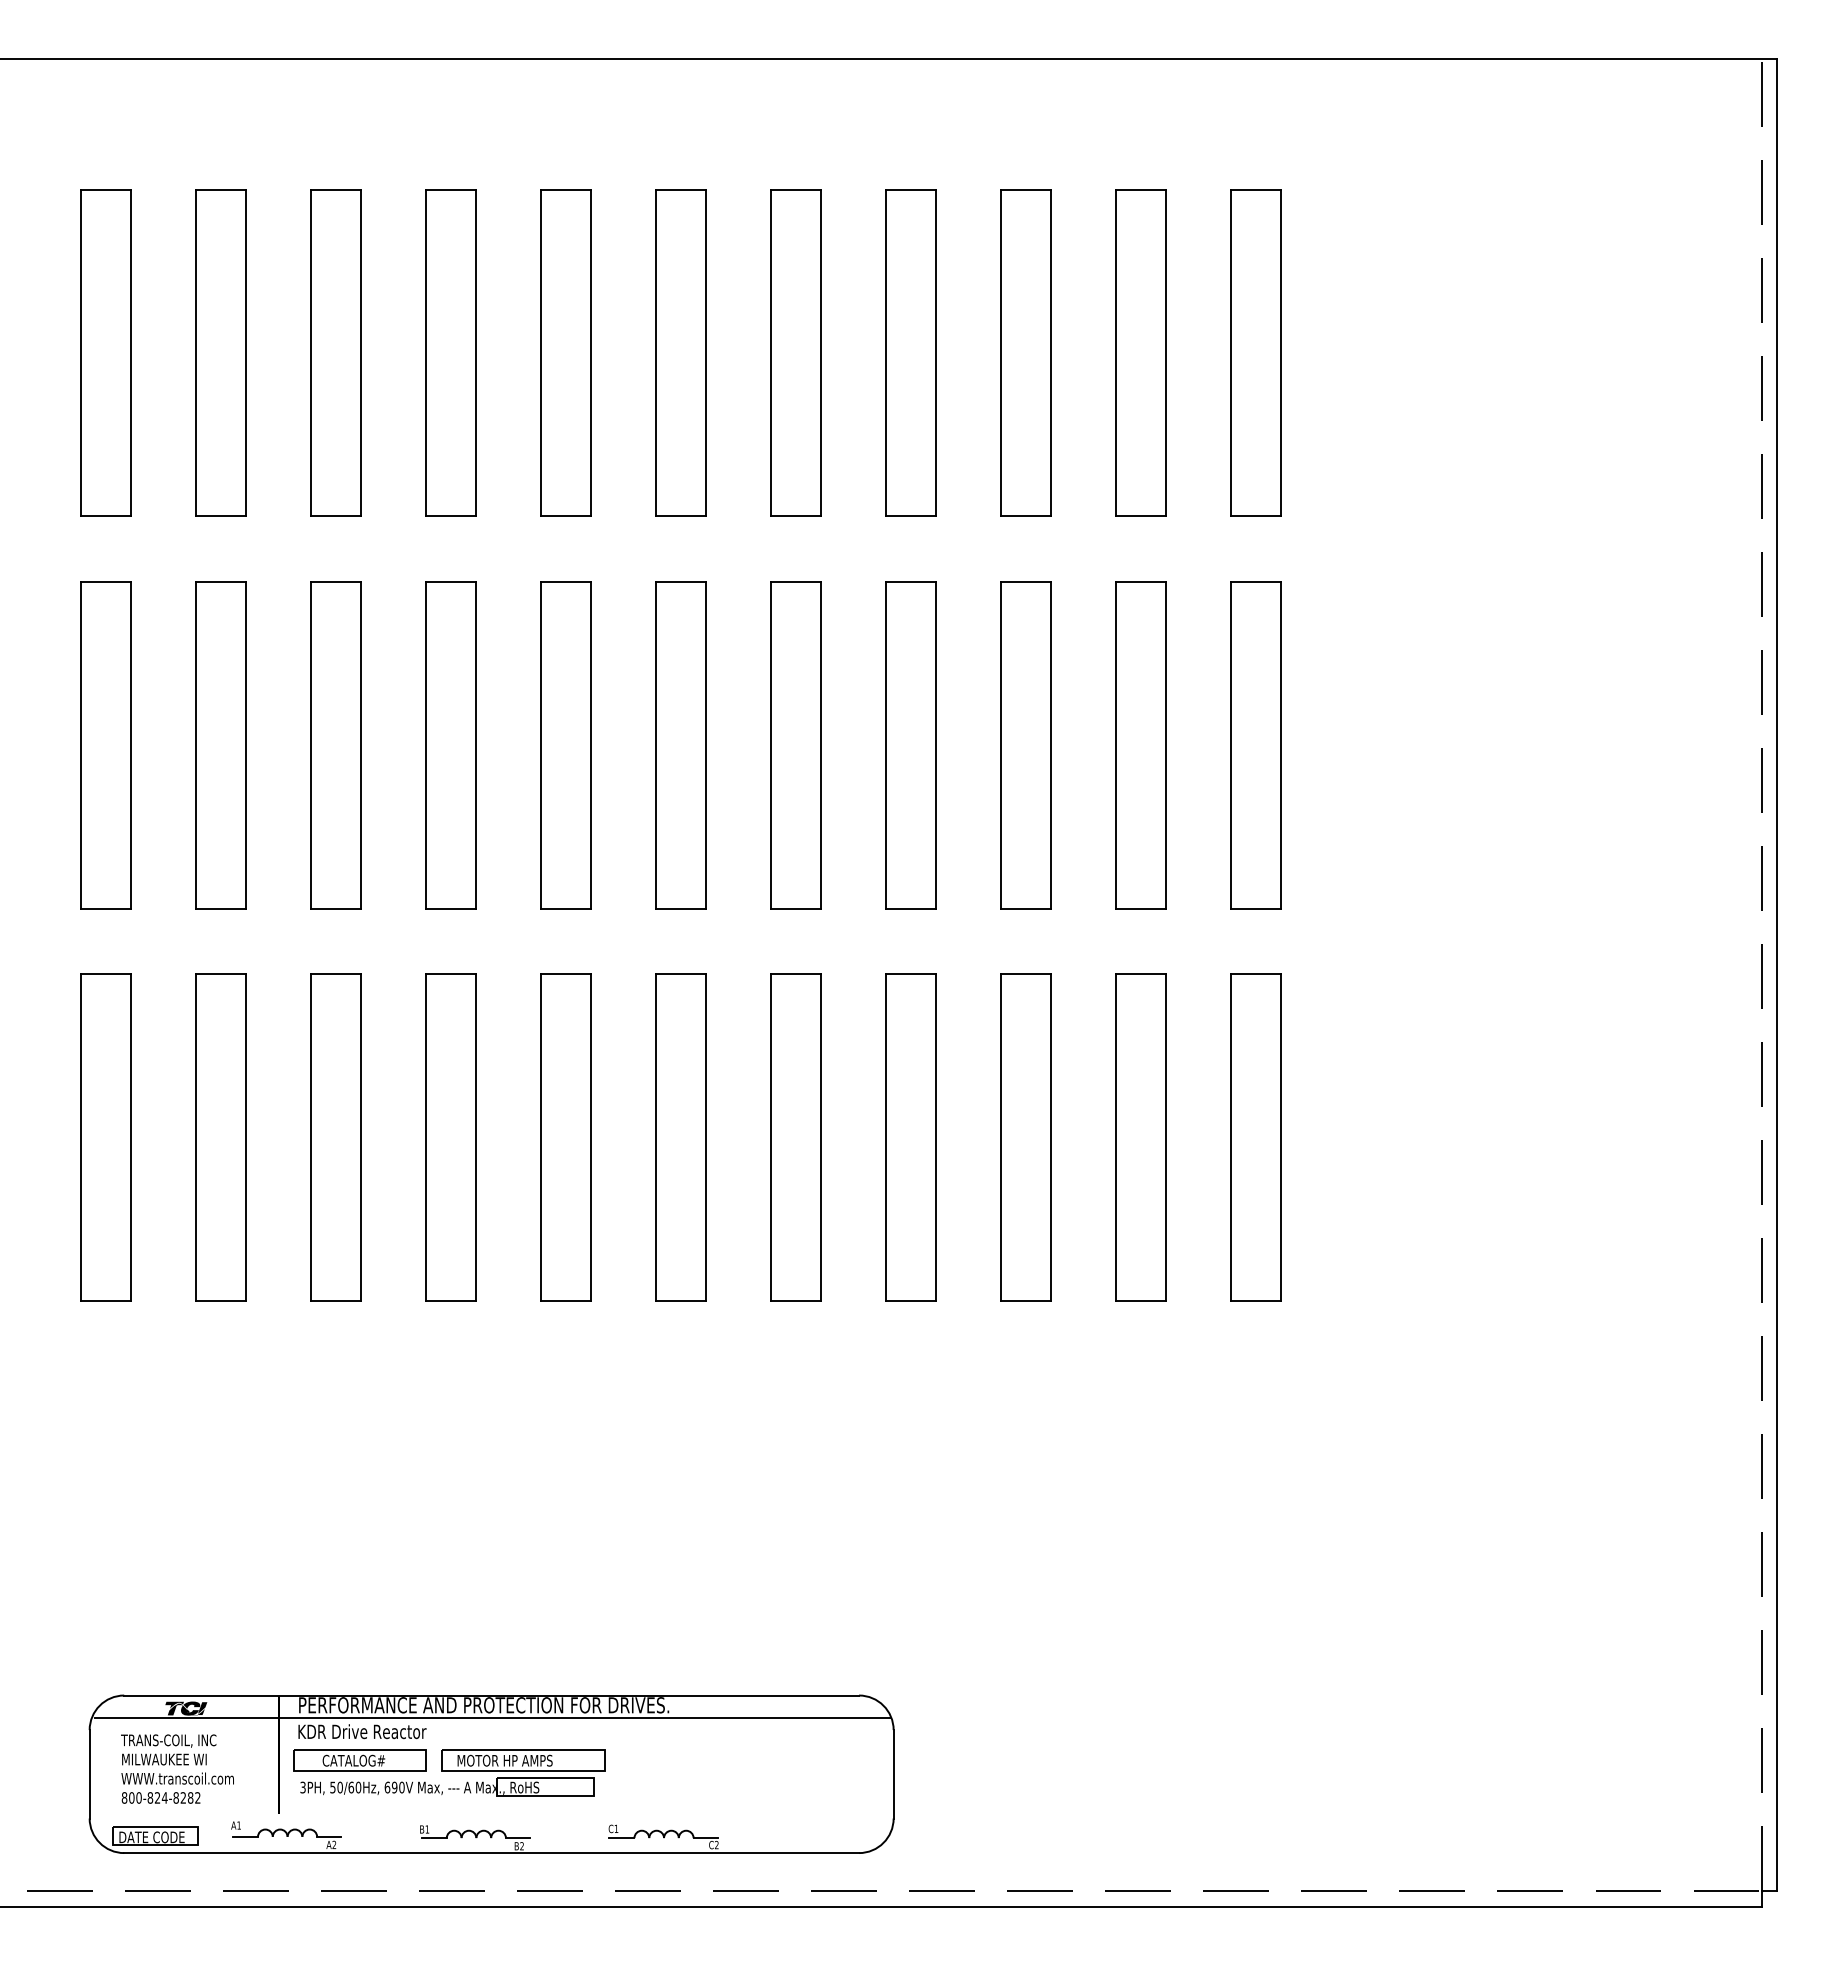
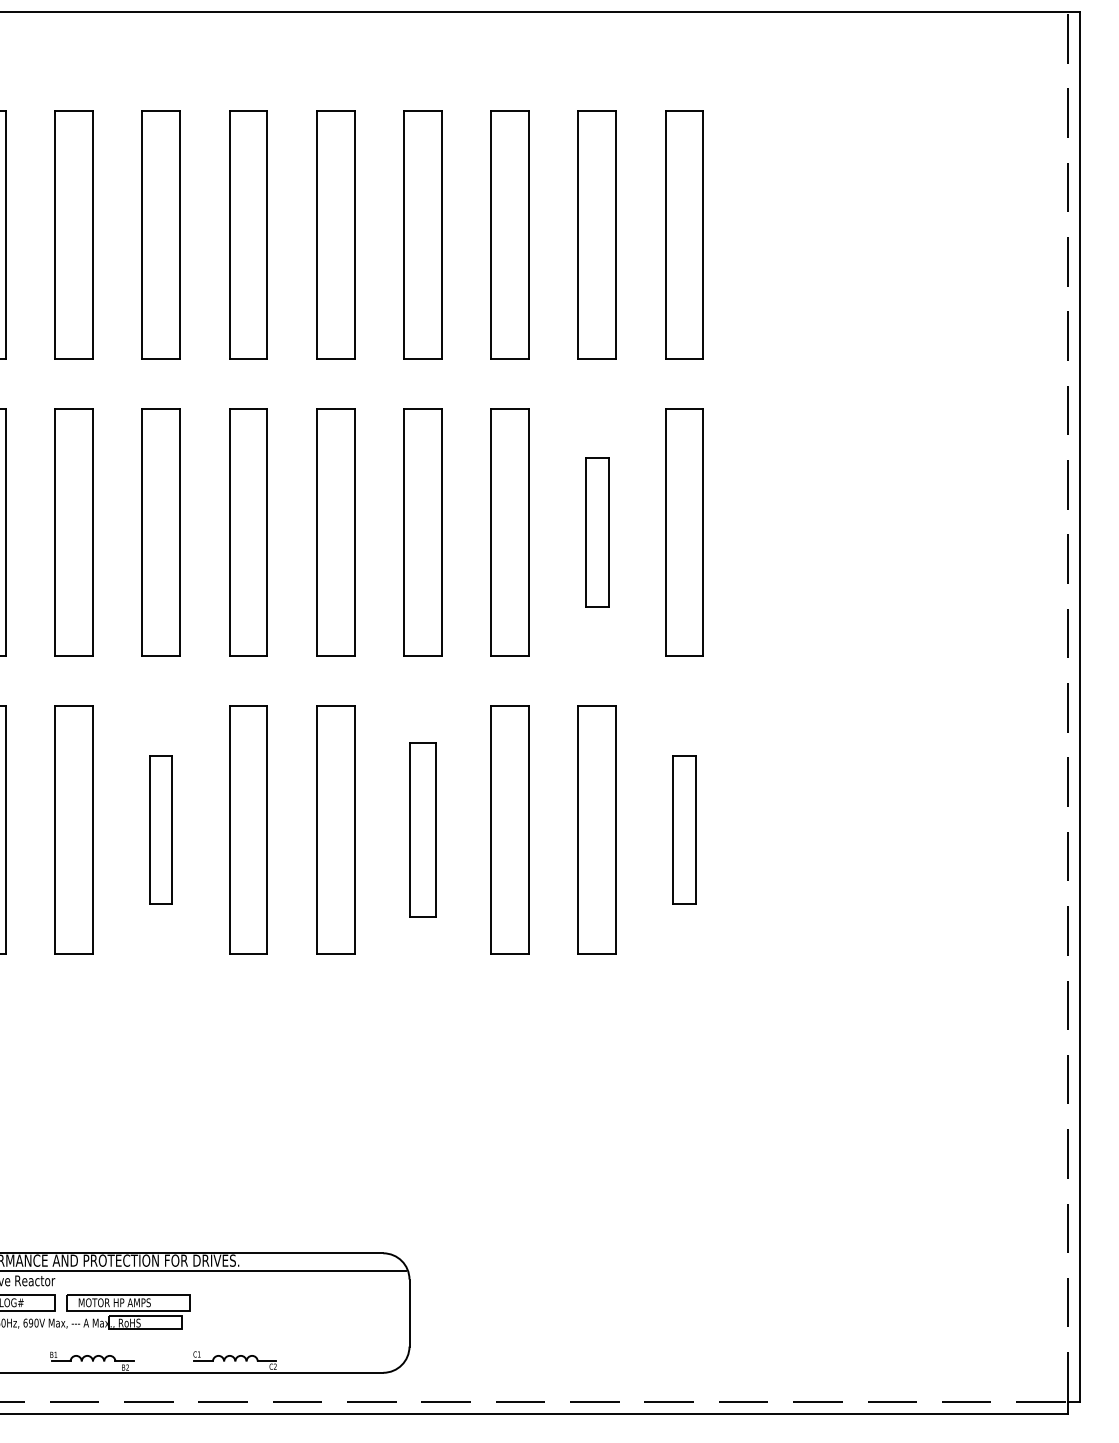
part: (1140, 745) -> (596, 532), size x0.6
part: (565, 1137) -> (160, 830), size x0.6
part: (910, 1137) -> (422, 830), size x0.7
part: (1255, 1137) -> (683, 830), size x0.6

